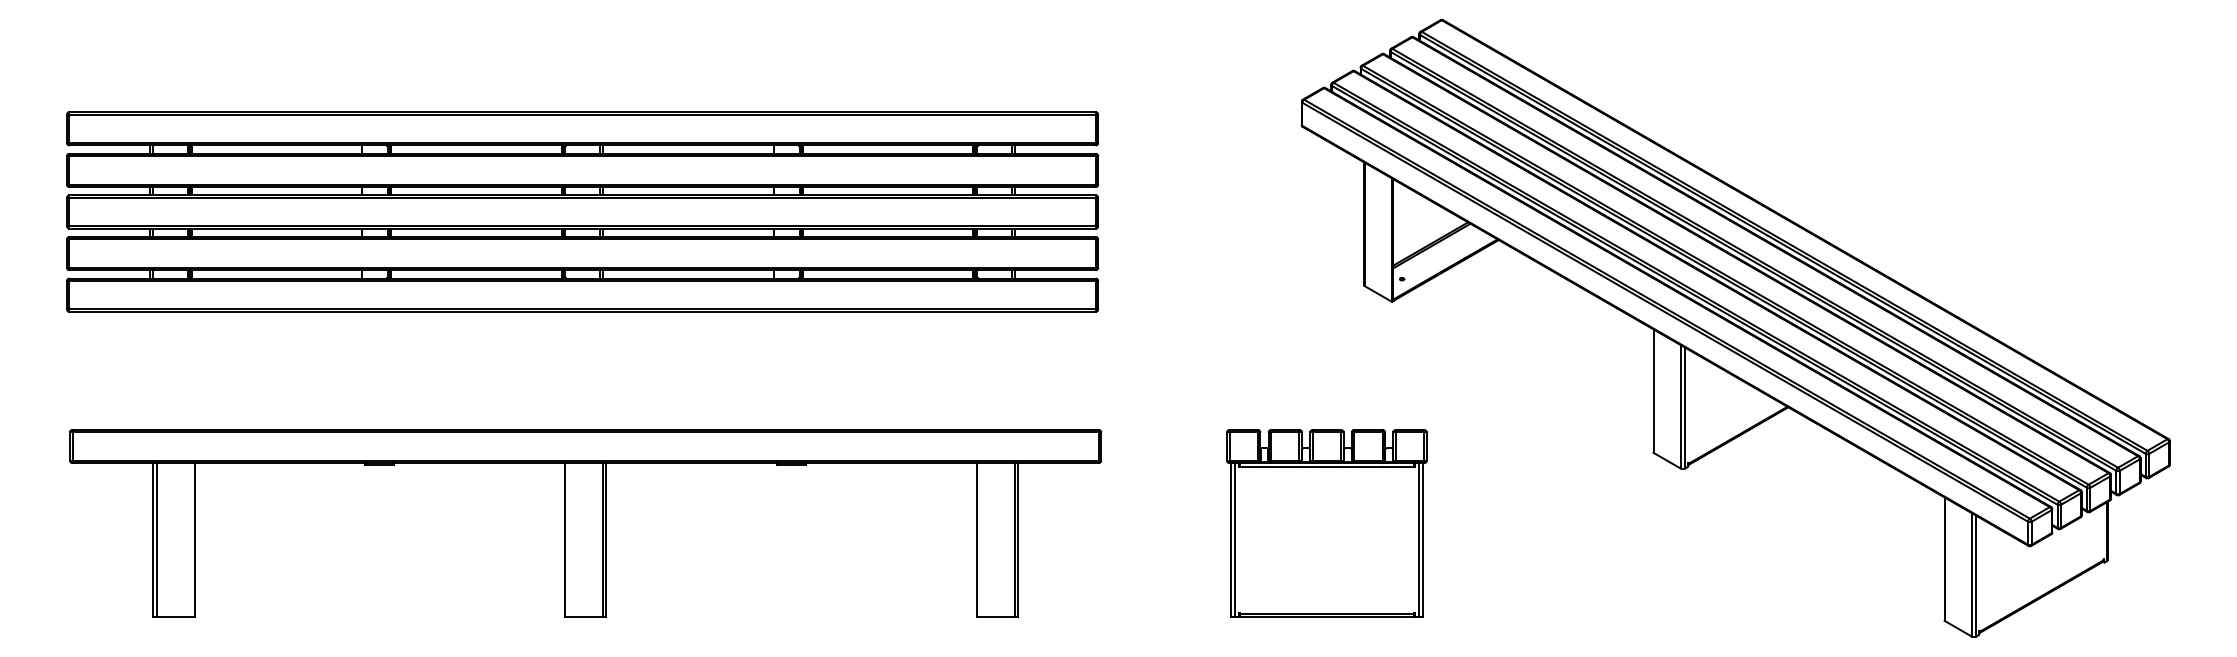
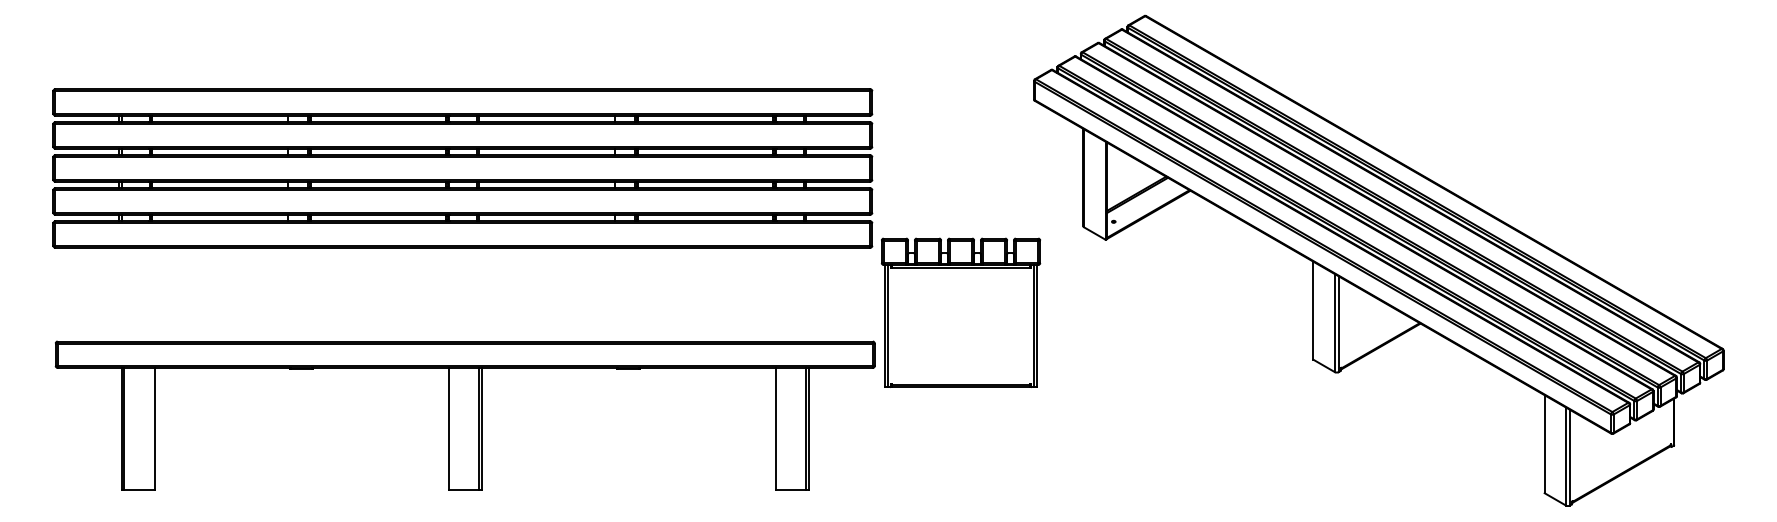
part: (1327, 523) -> (961, 312), moved

